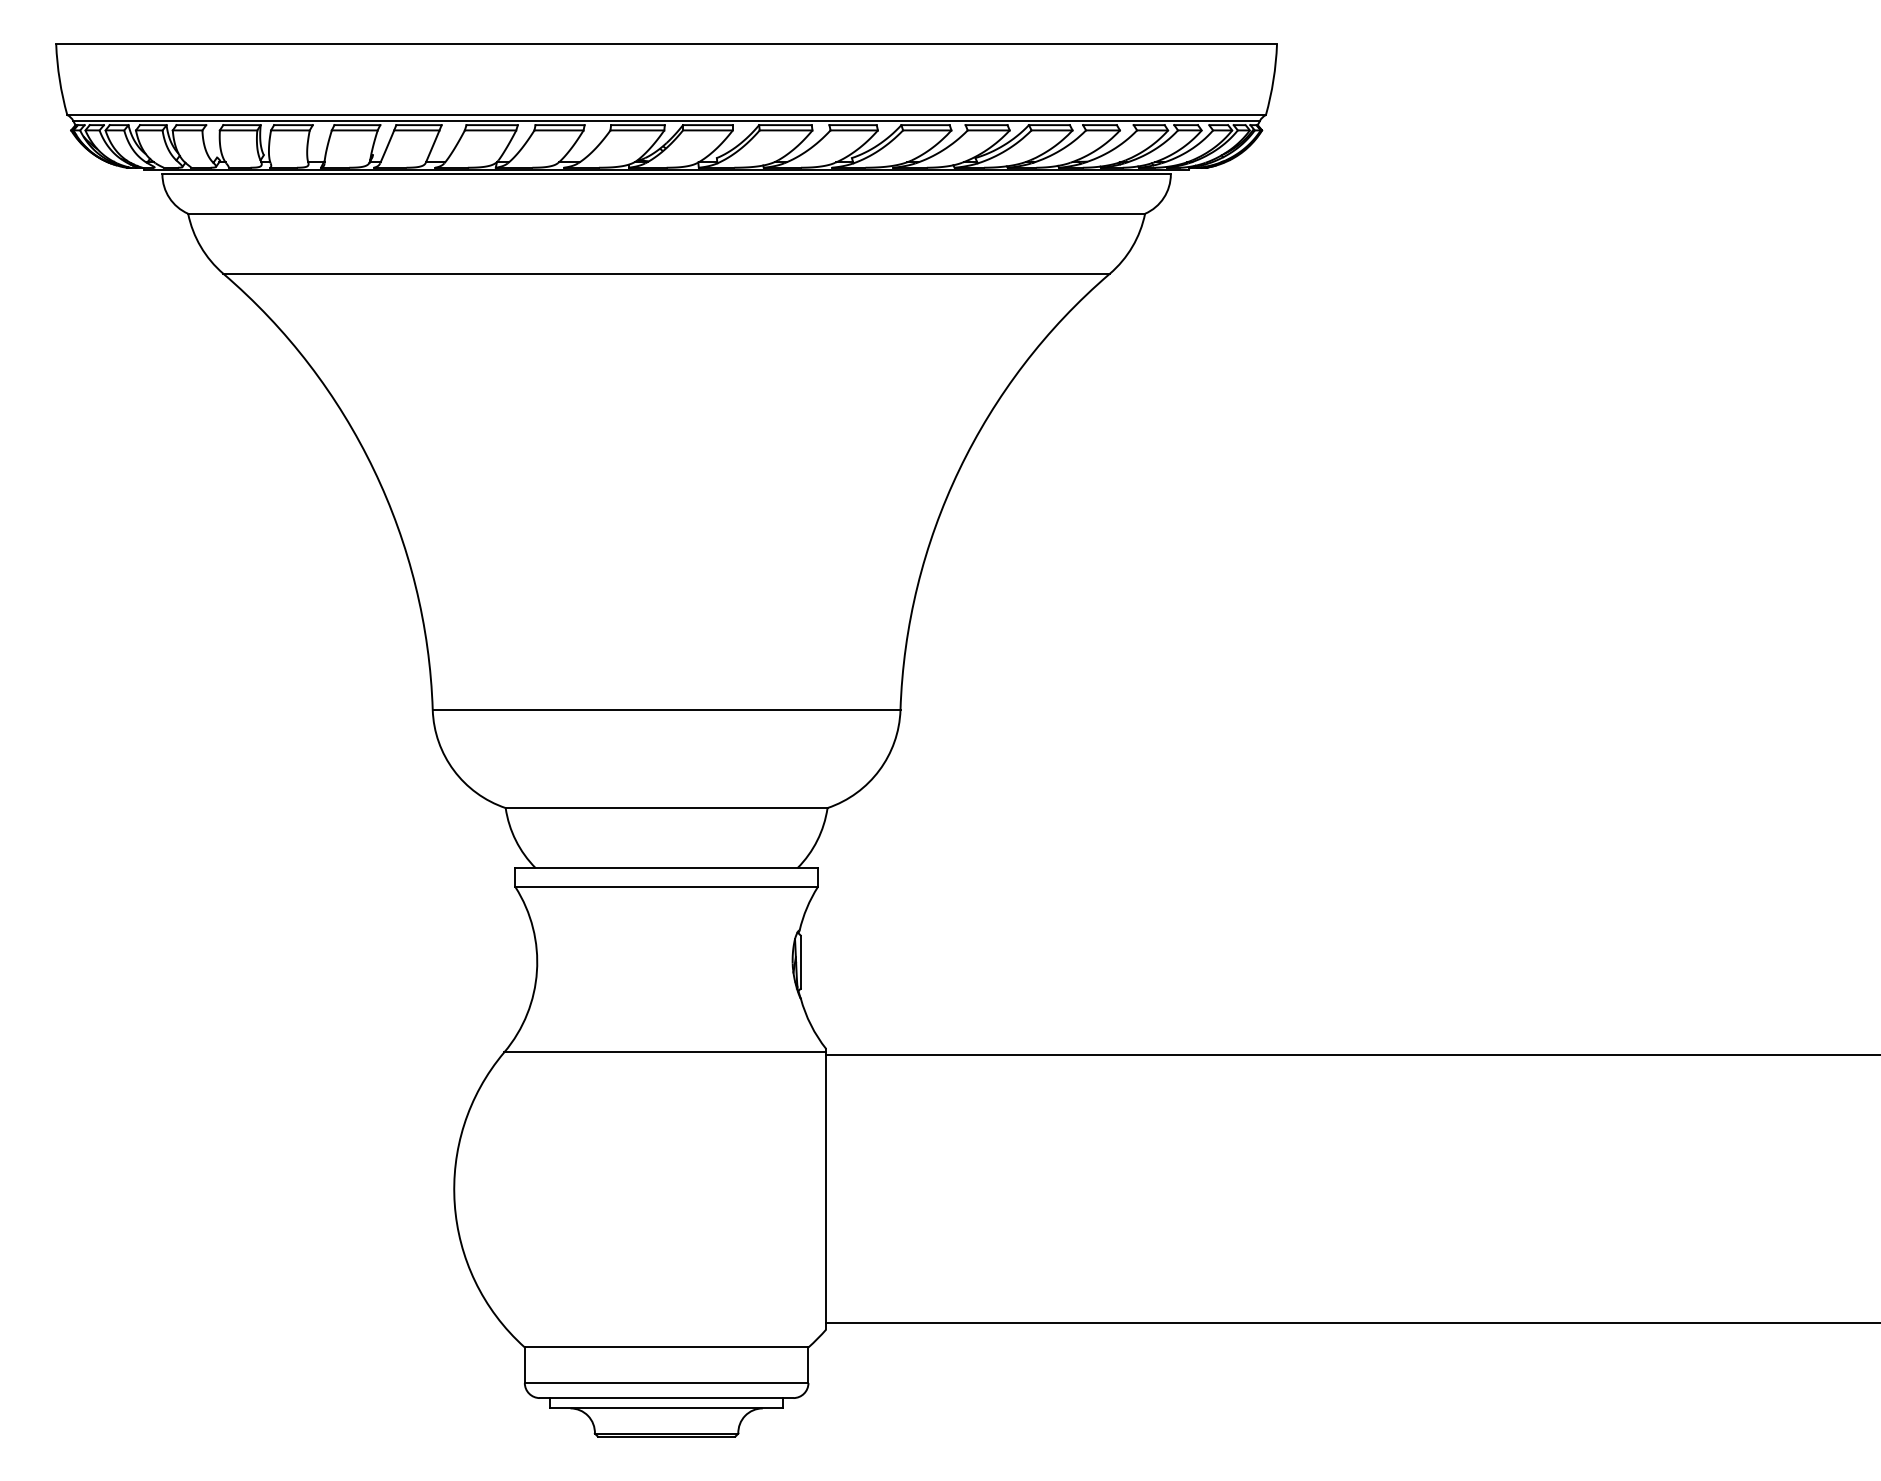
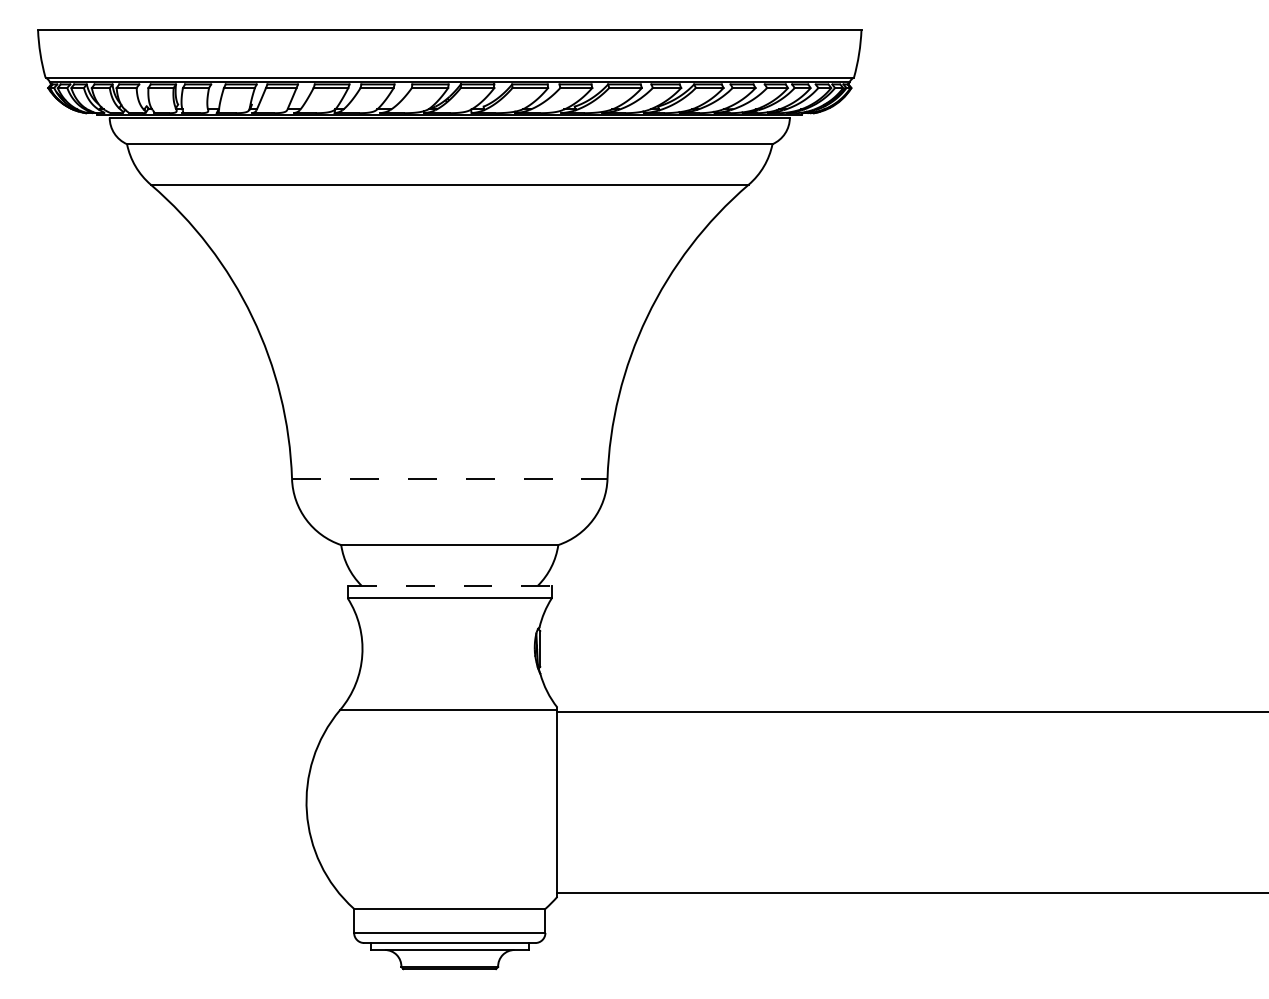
line: (666, 709) -> (449, 478), solid -> dashed
line: (667, 868) -> (450, 585), solid -> dashed

